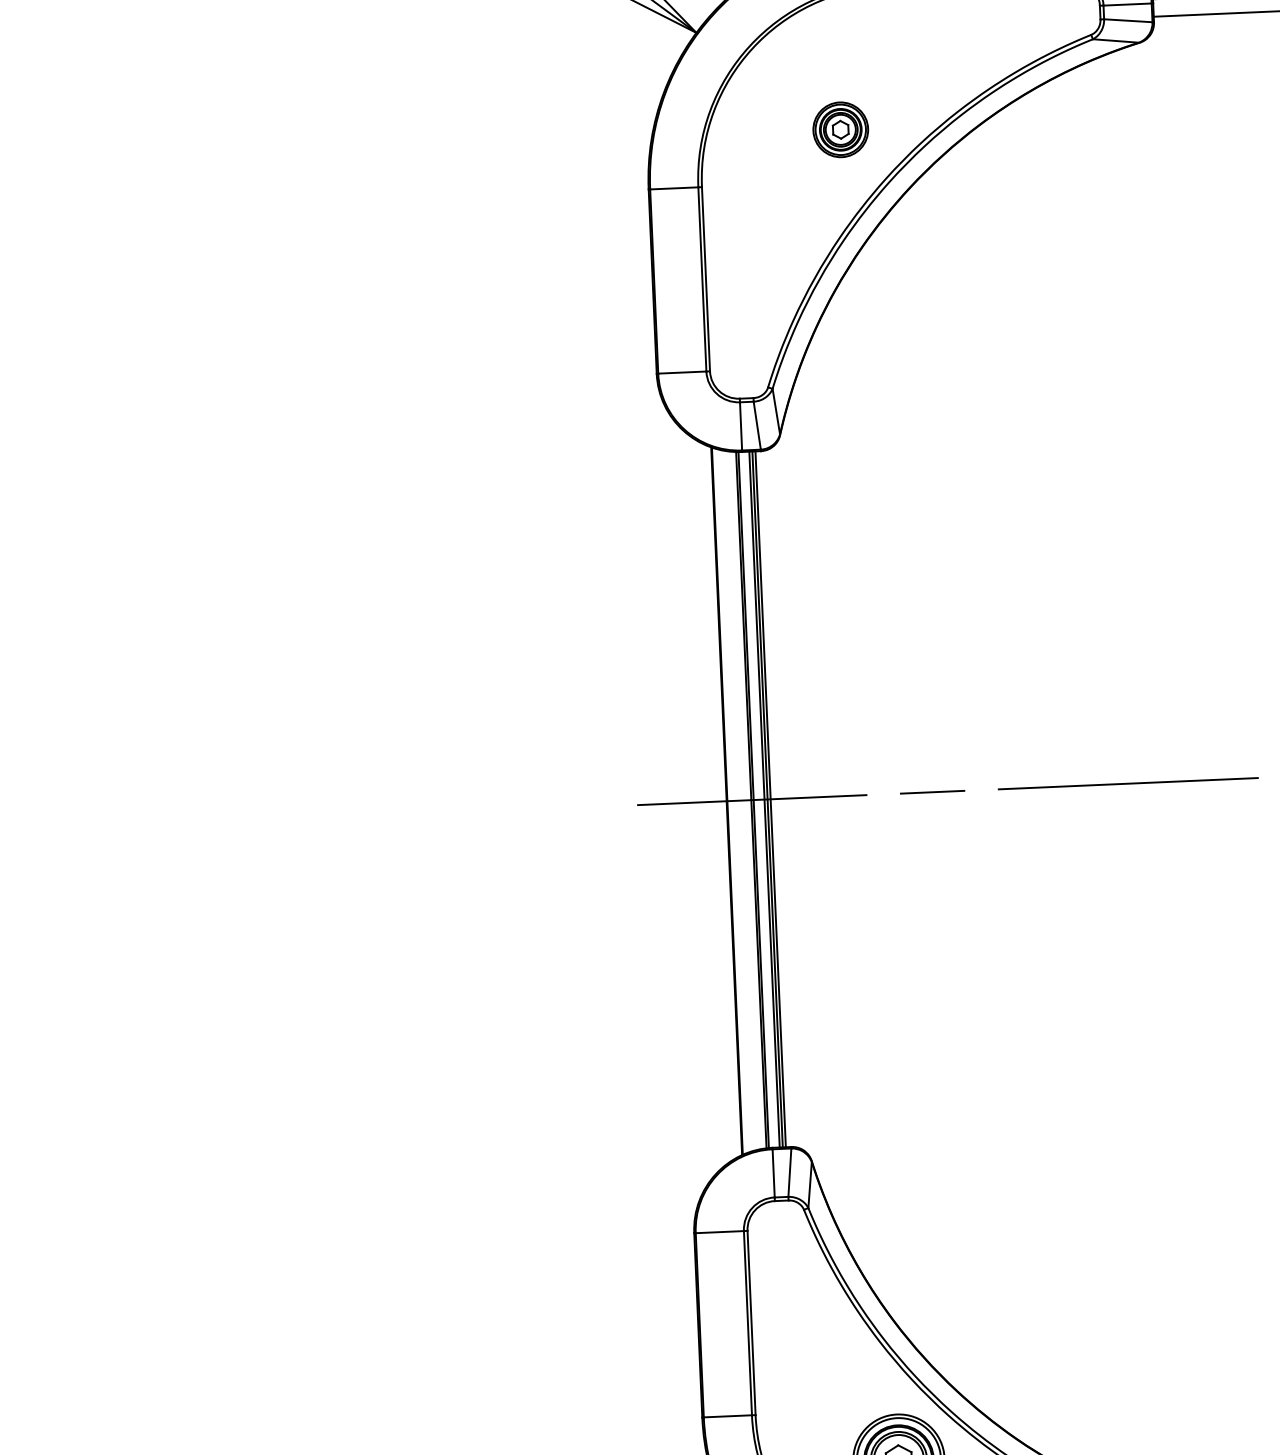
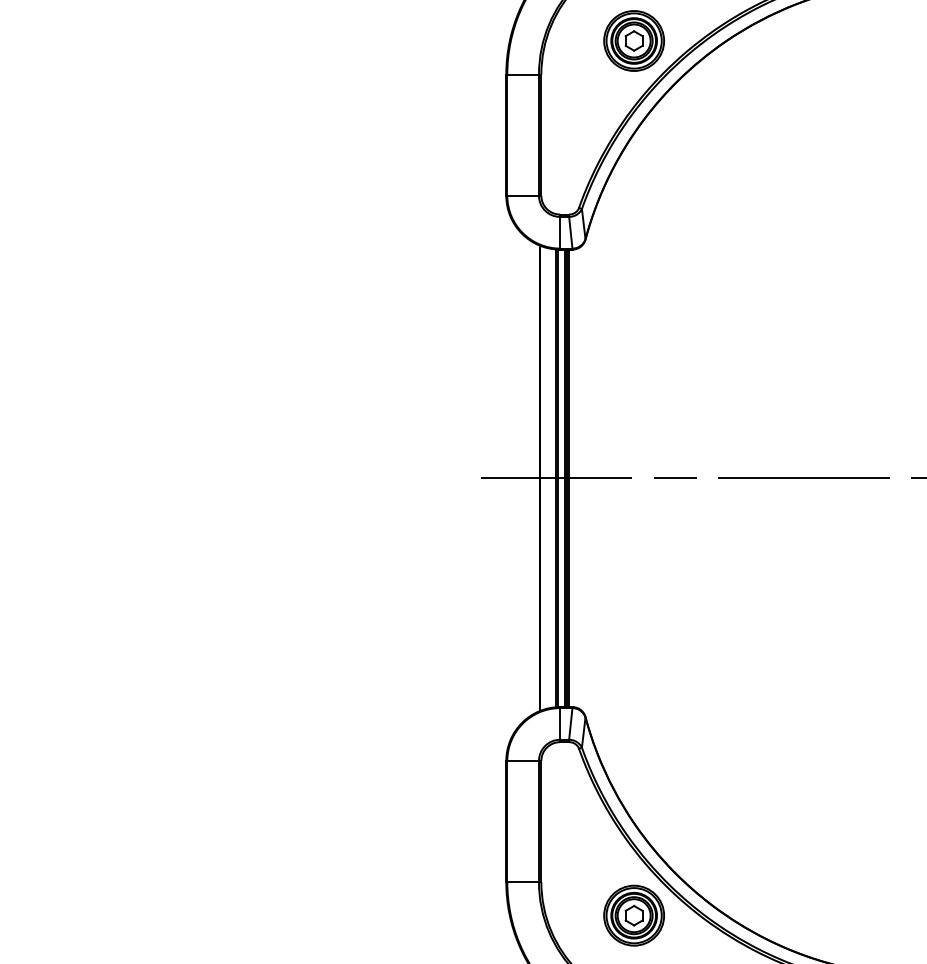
part: (839, 129) -> (633, 40), size x1.67

